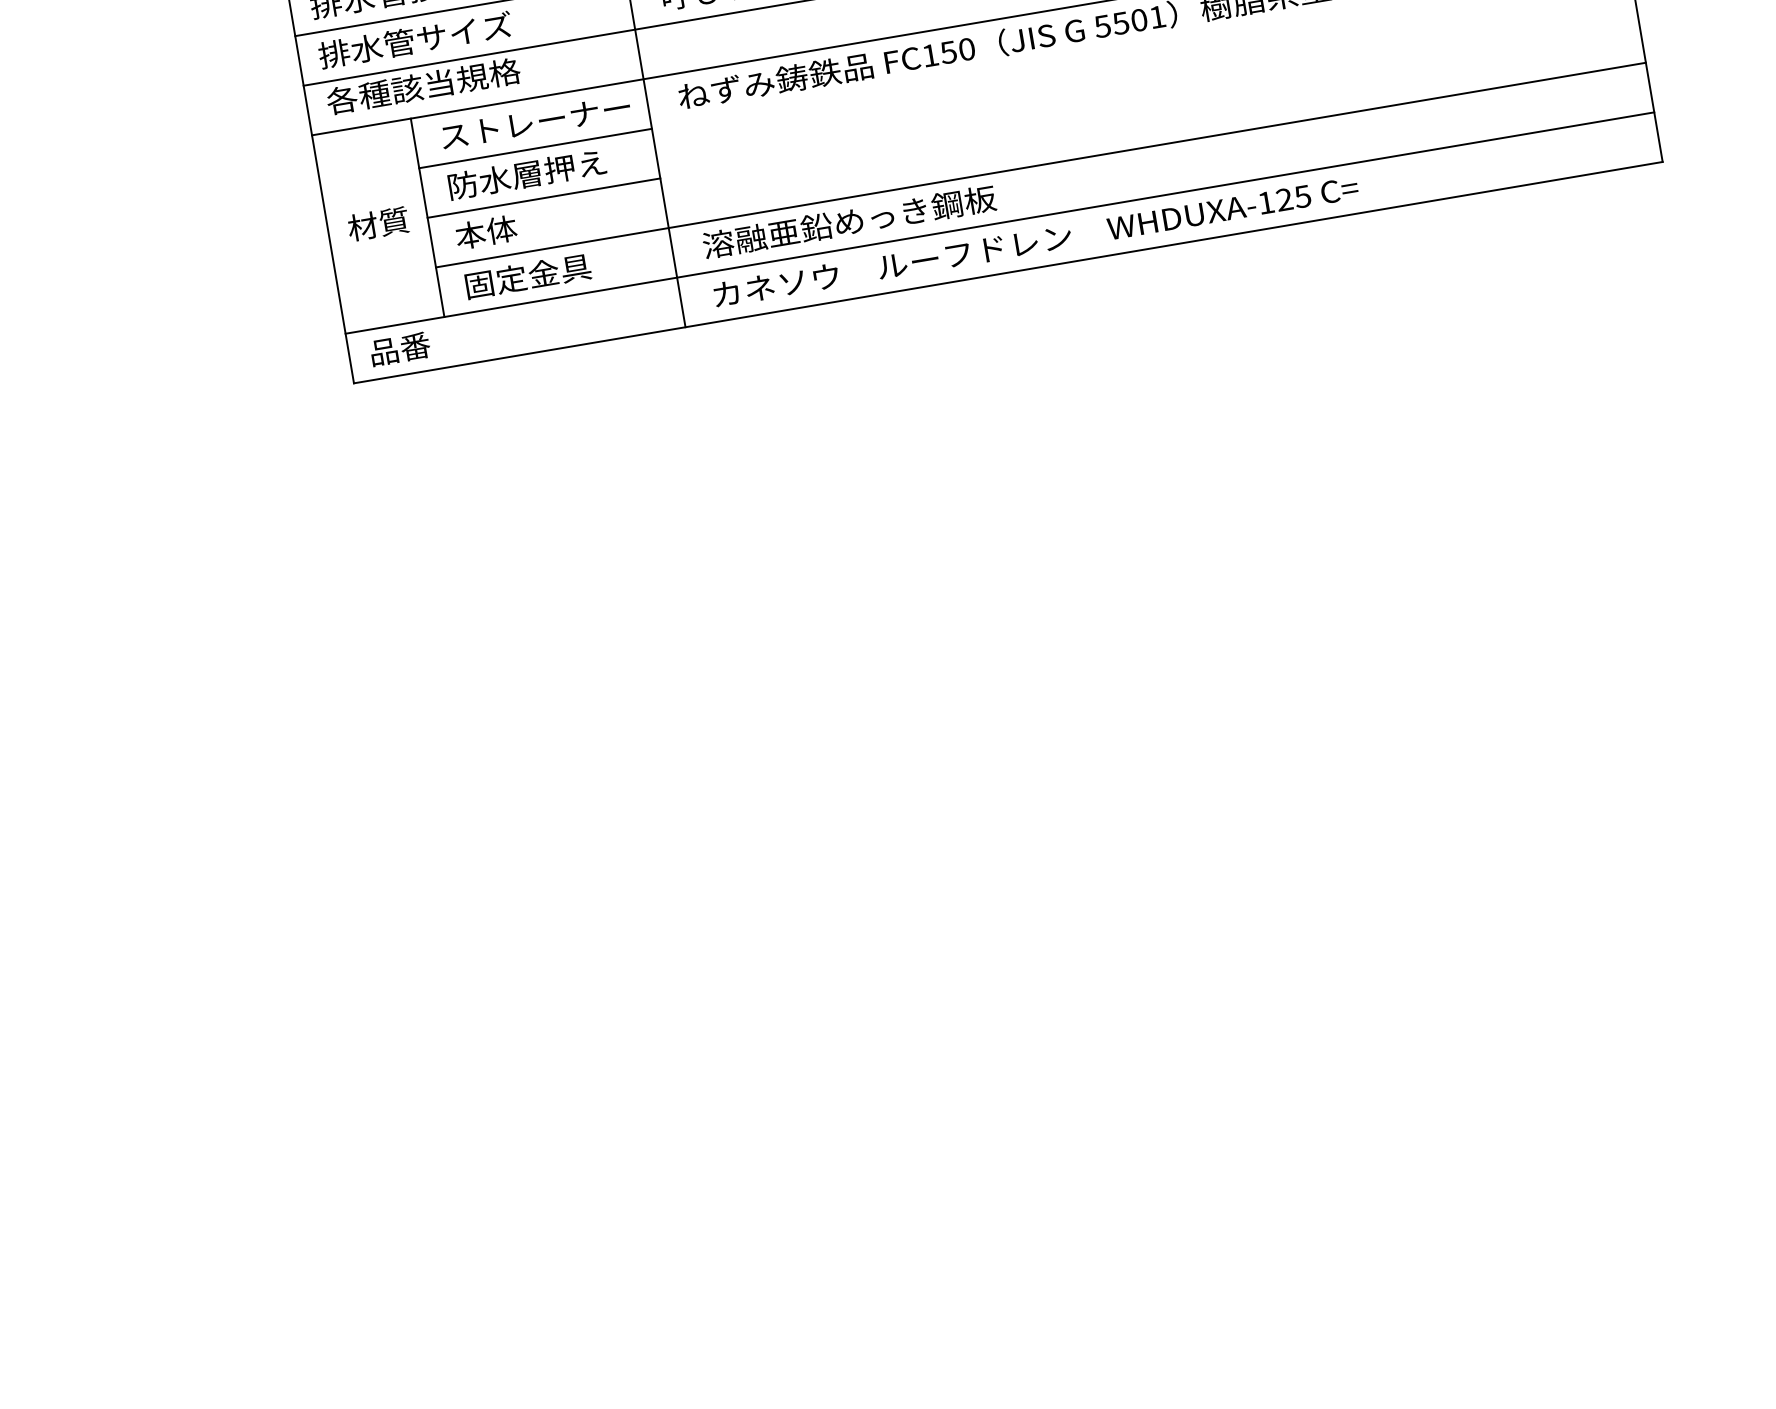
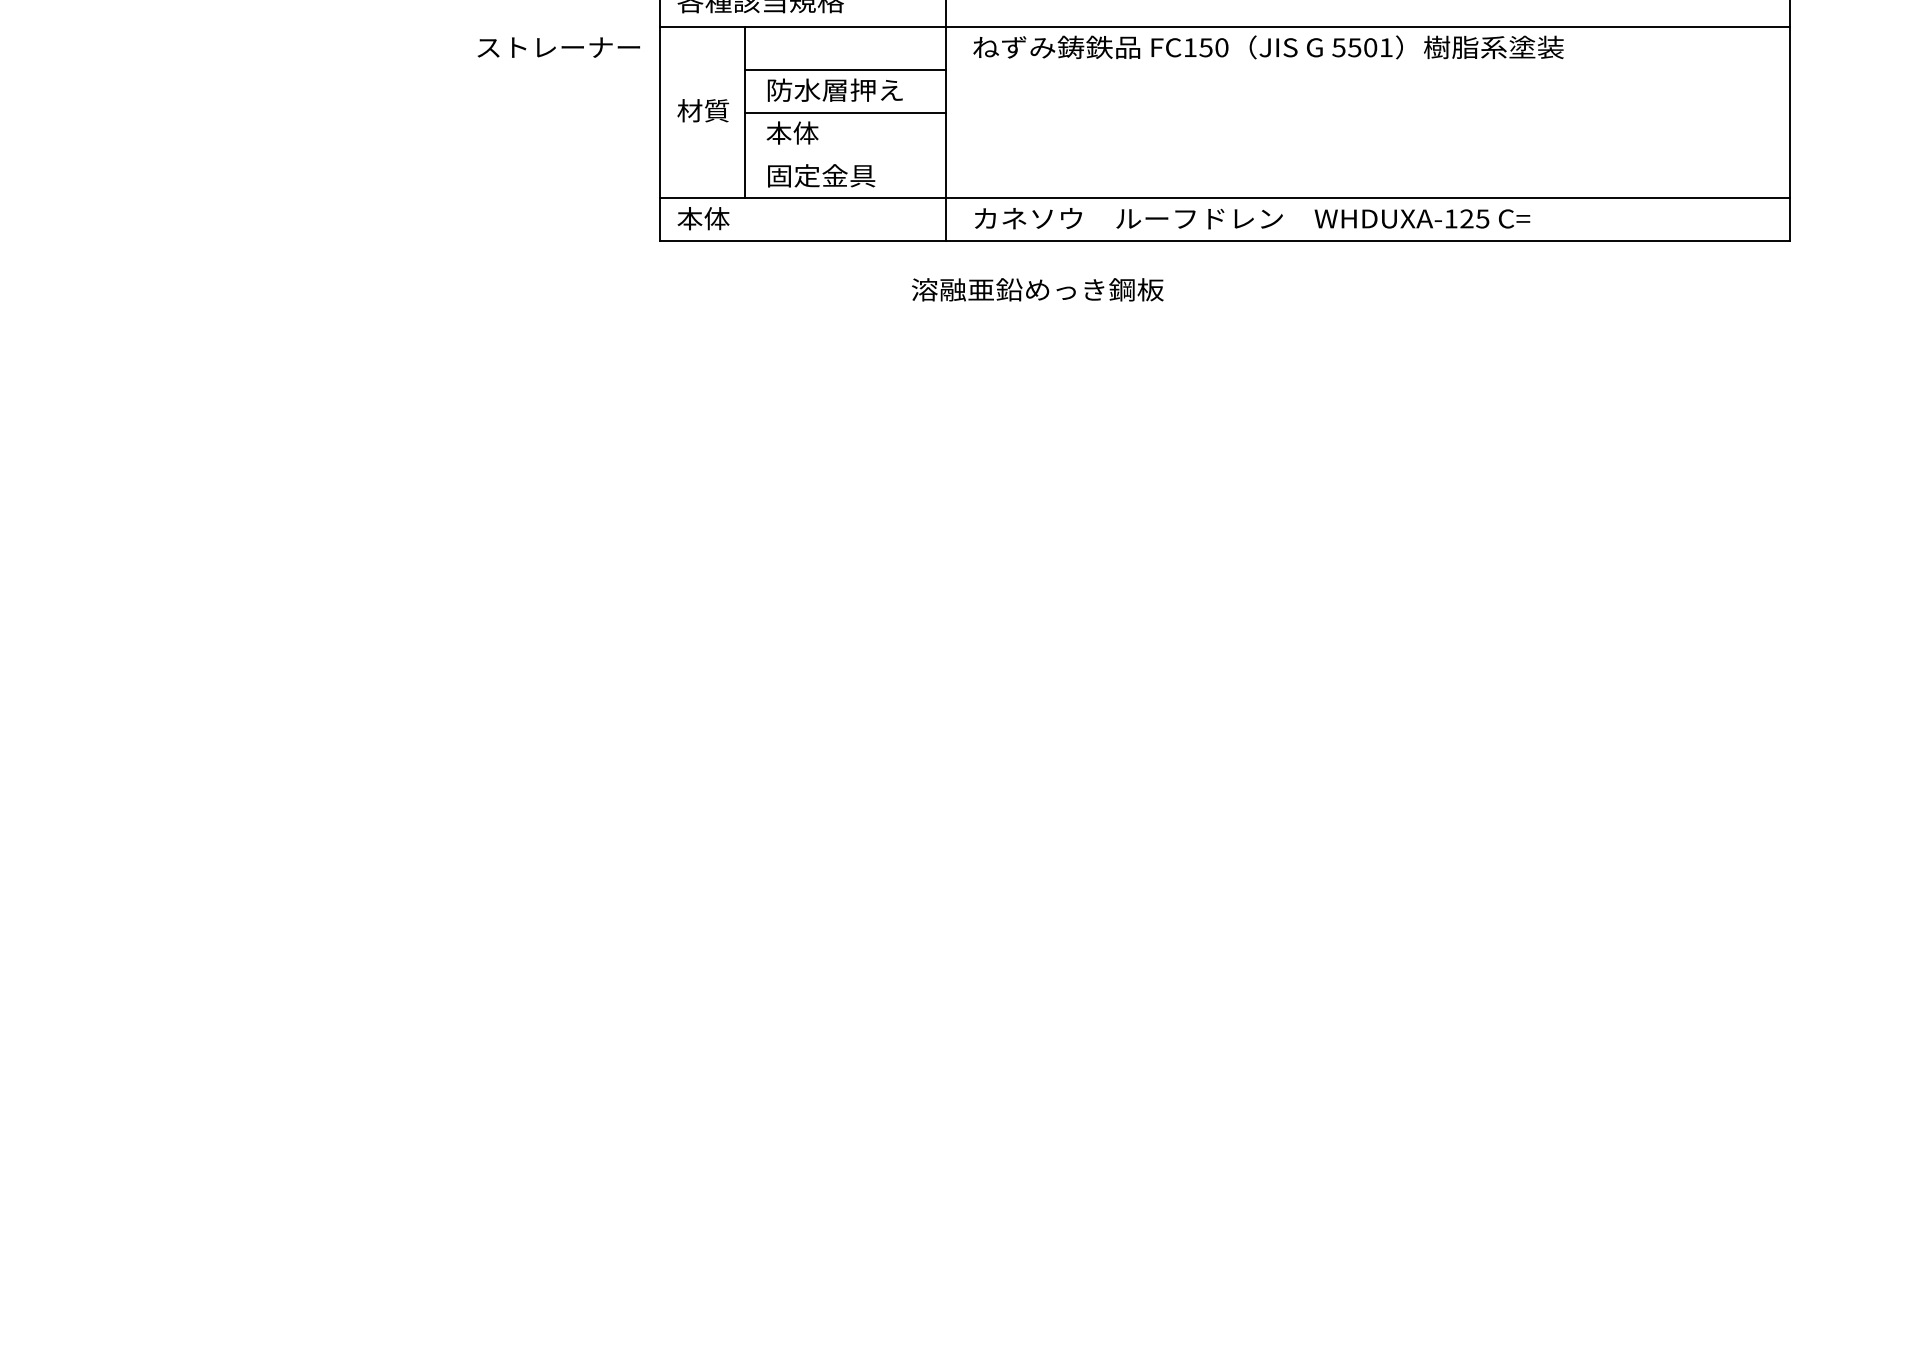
text: (535, 122) -> (558, 47), moved
line: (1040, 165) -> (1267, 155), removed
text: (849, 221) -> (1037, 289), moved
text: (399, 348) -> (703, 218), 品番 -> 本体

